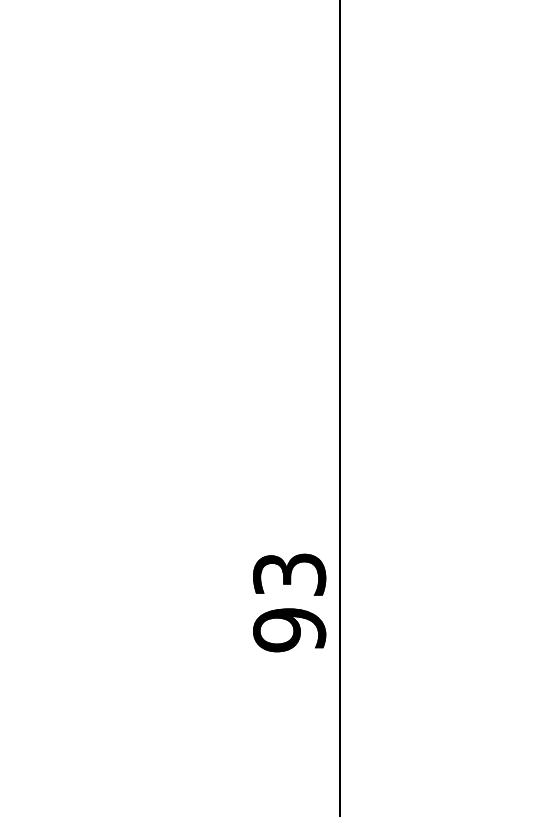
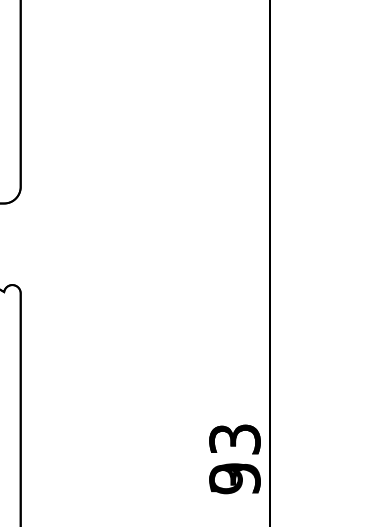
text: (289, 630) -> (234, 478), 93 -> 33

